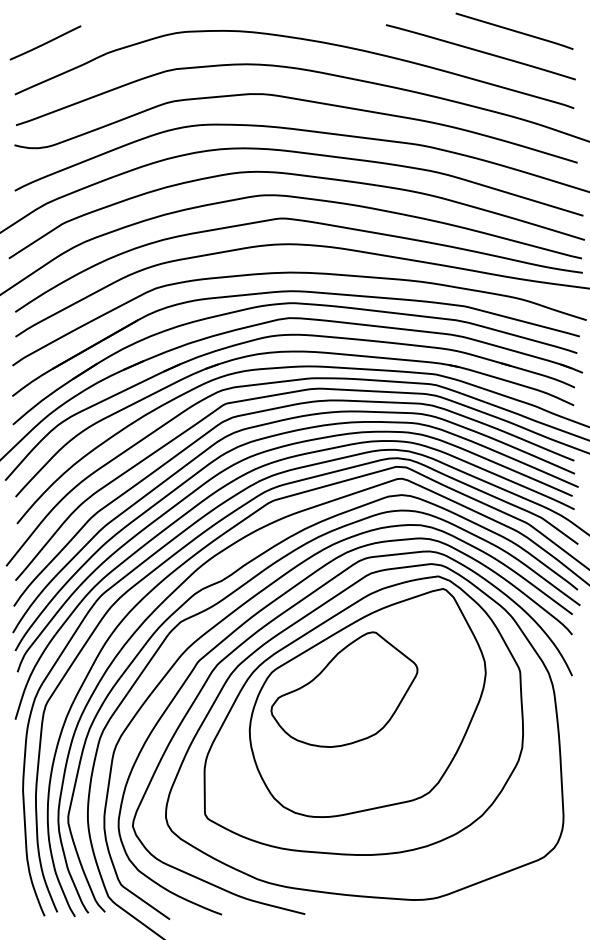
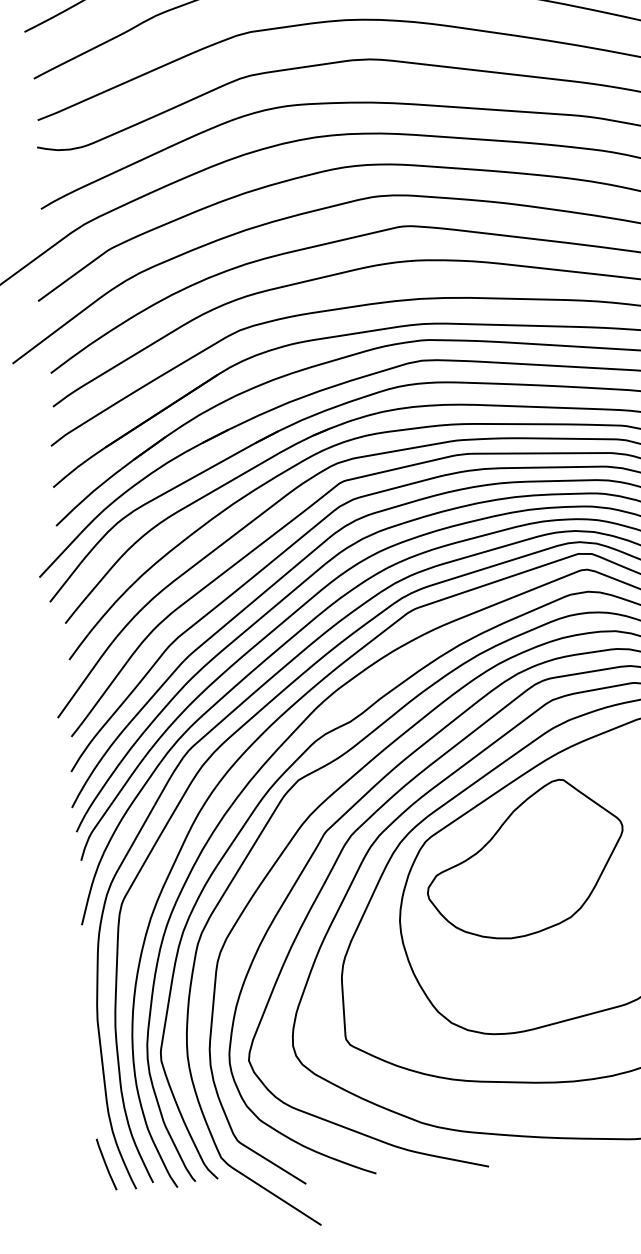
line: (23, 896) -> (106, 1163), added

